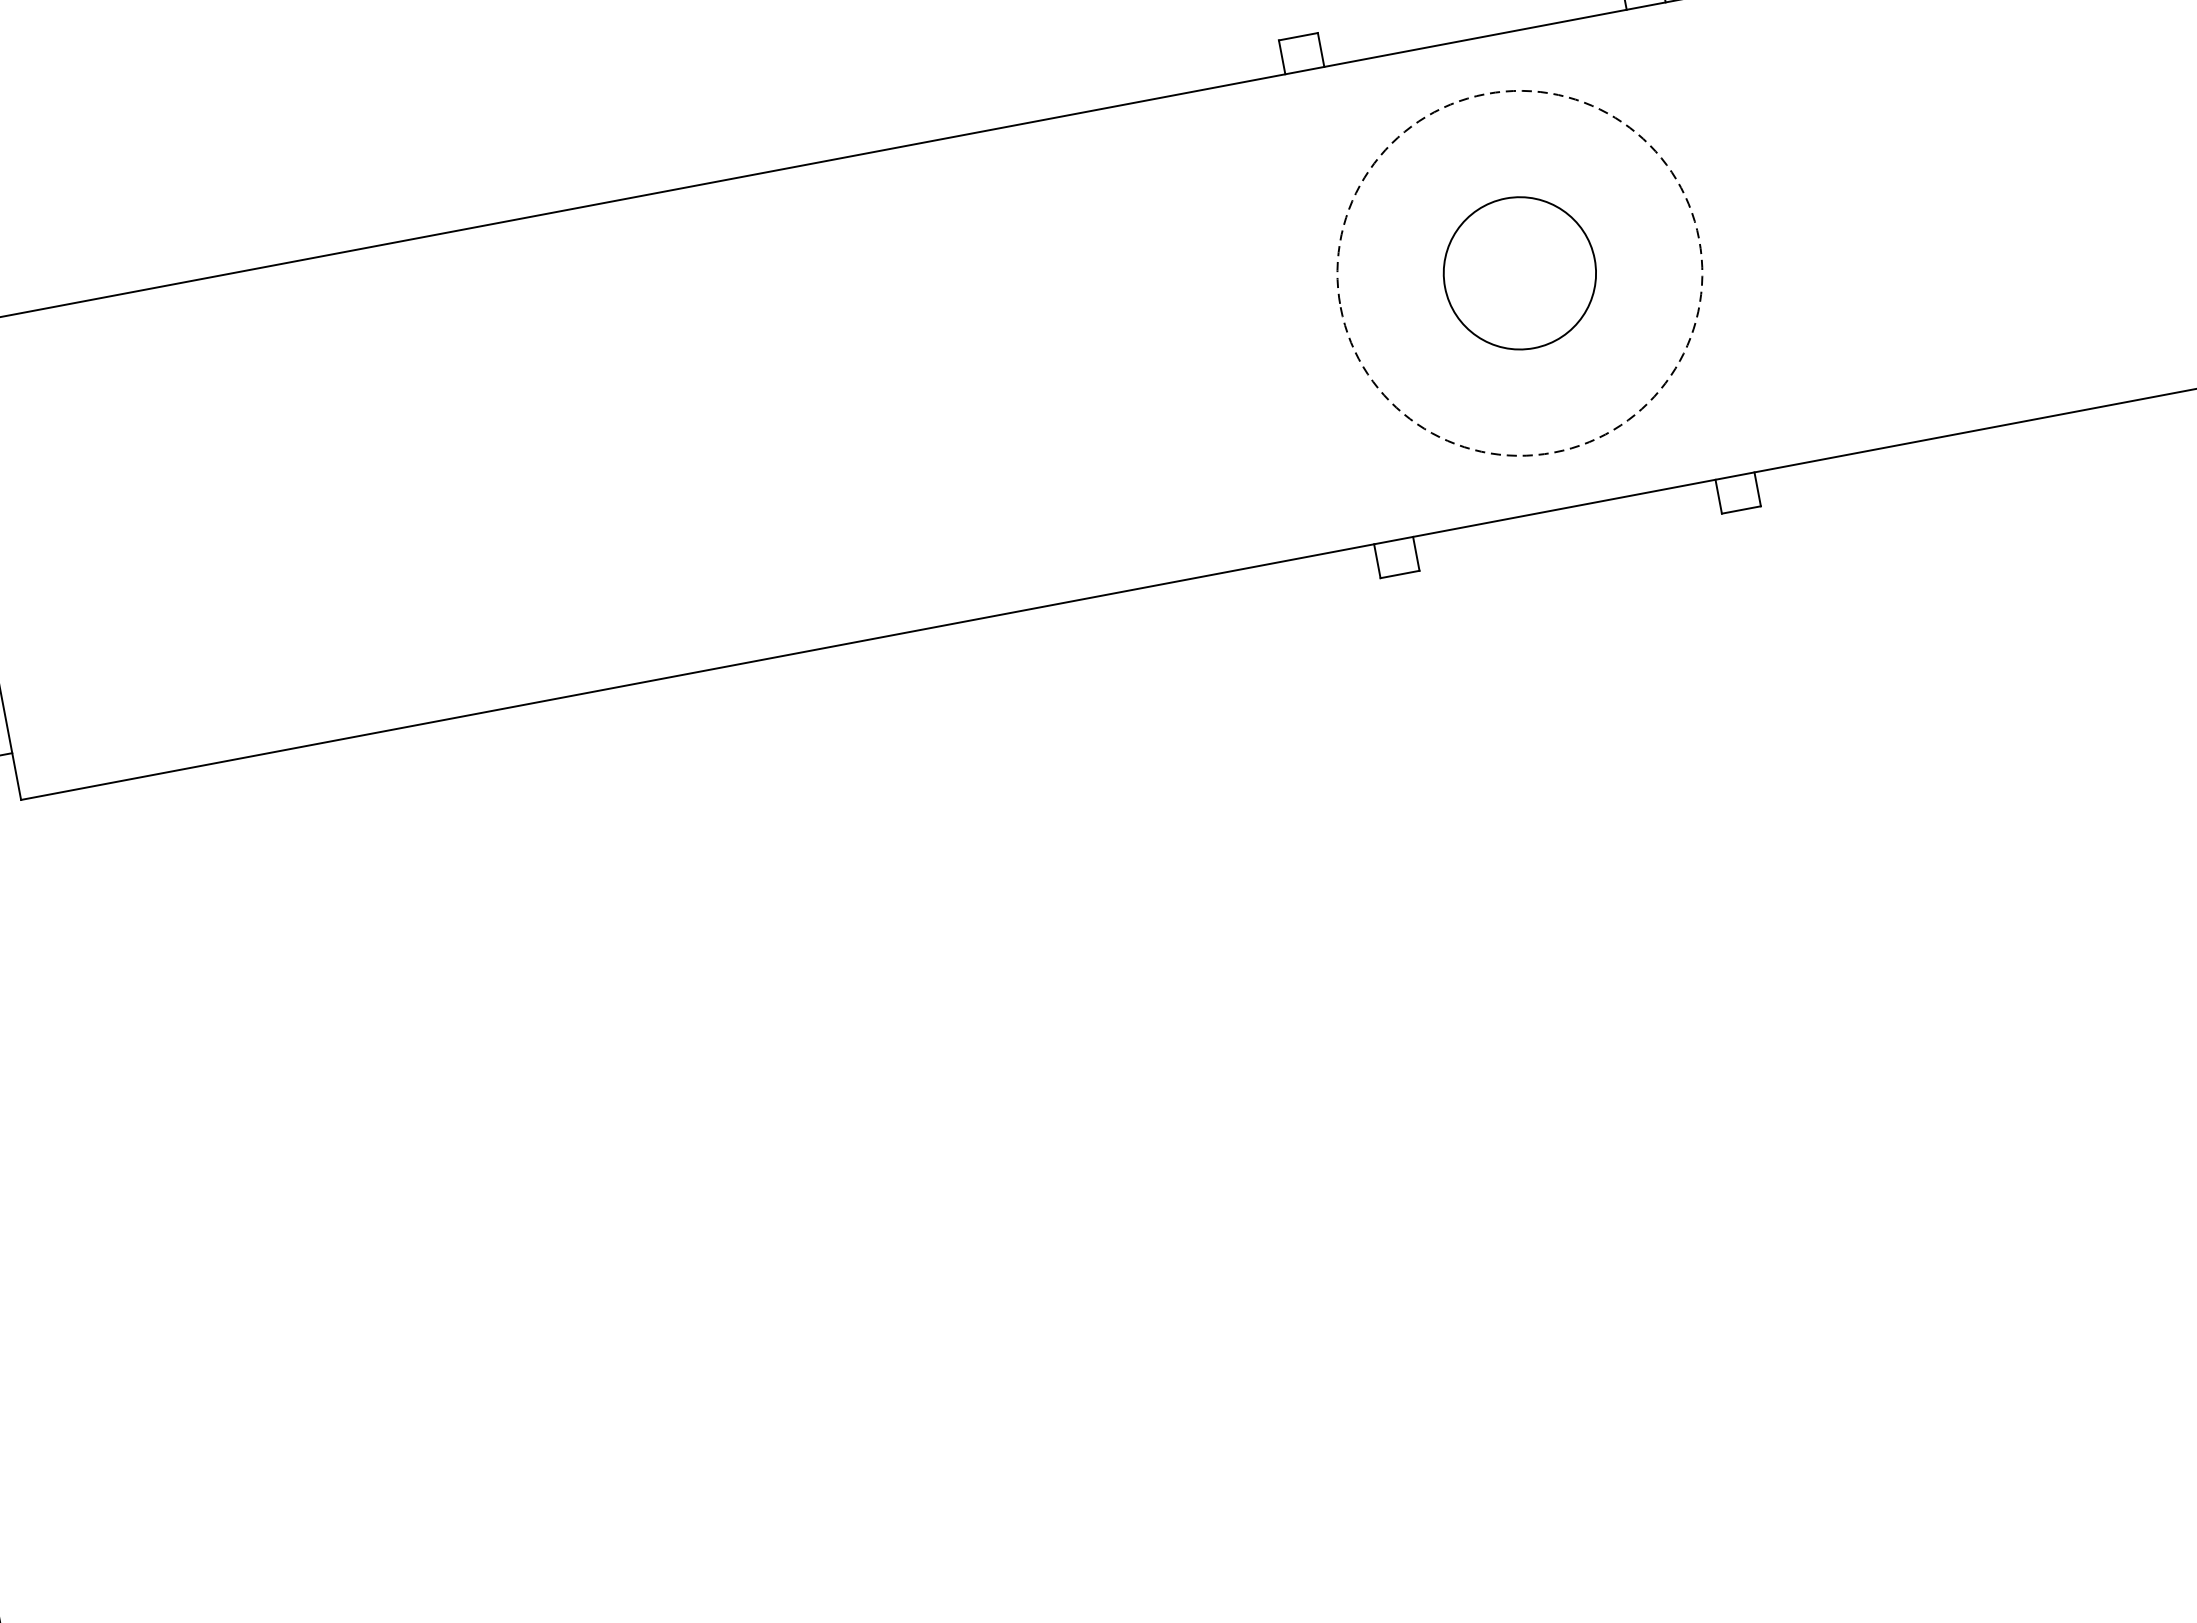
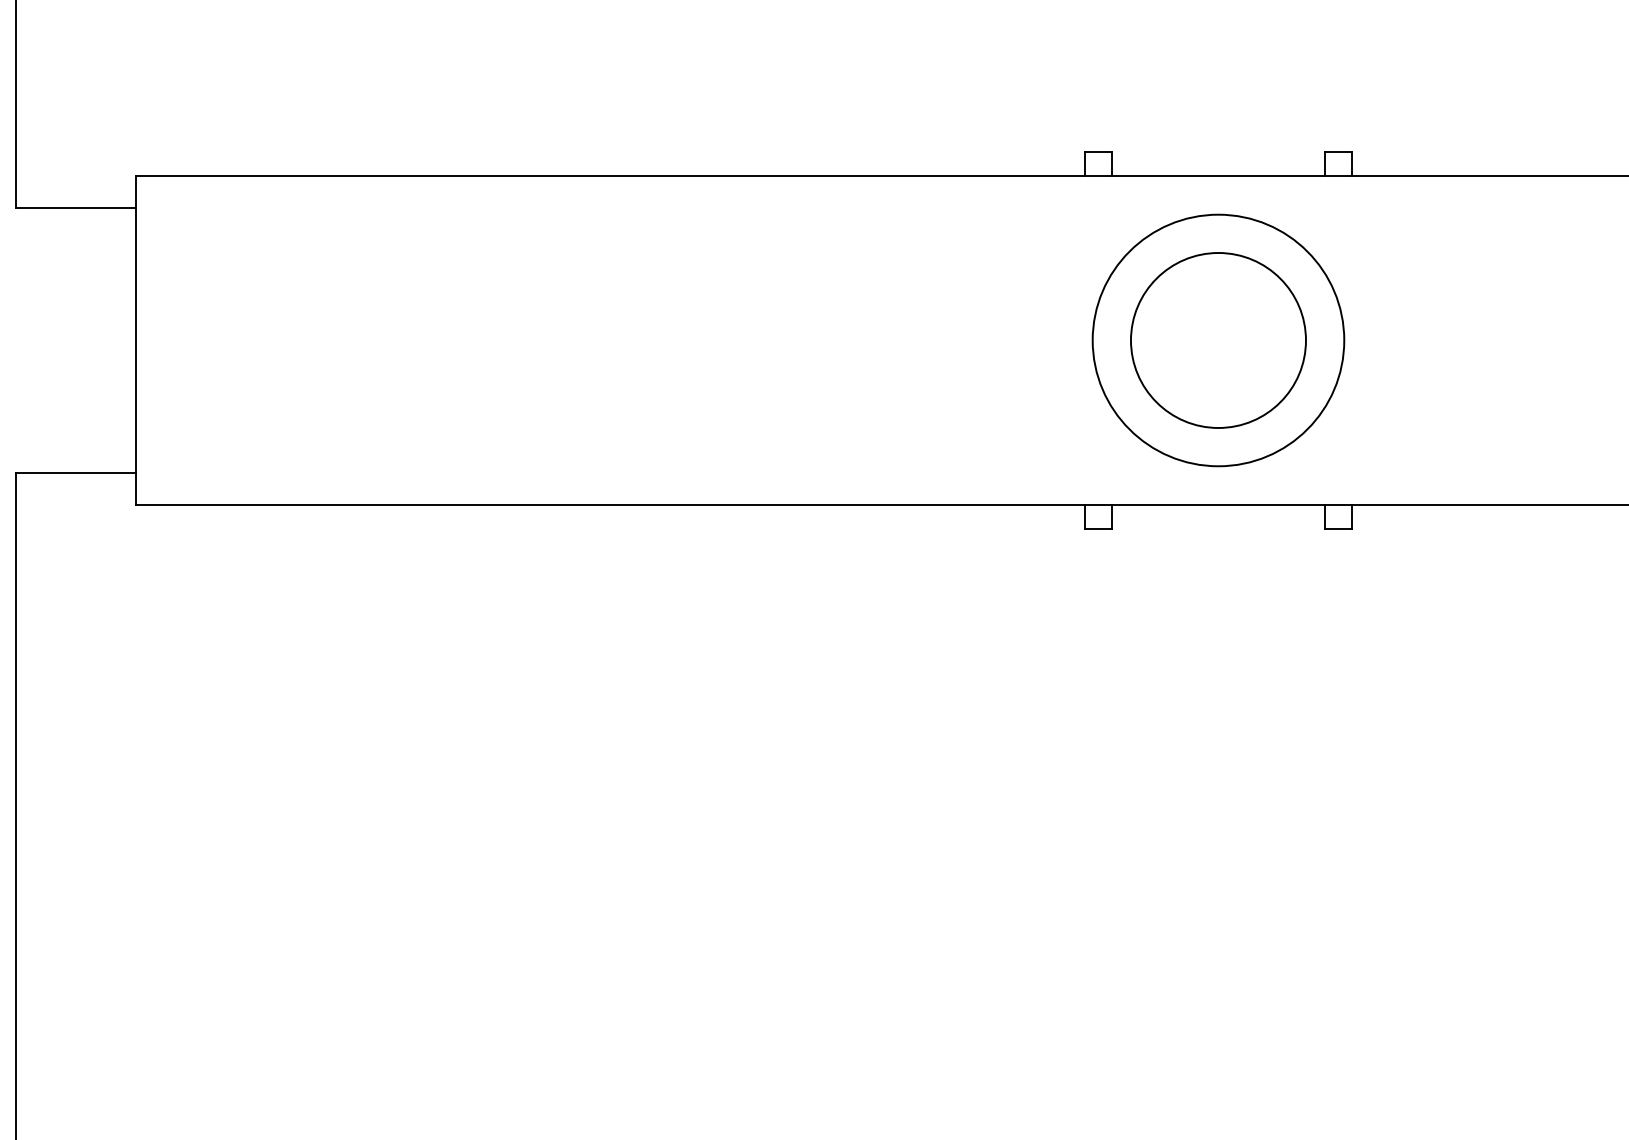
circle: (1518, 273) -> (1217, 340), size x1.67
circle: (1519, 273) -> (1218, 340), dashed -> solid

